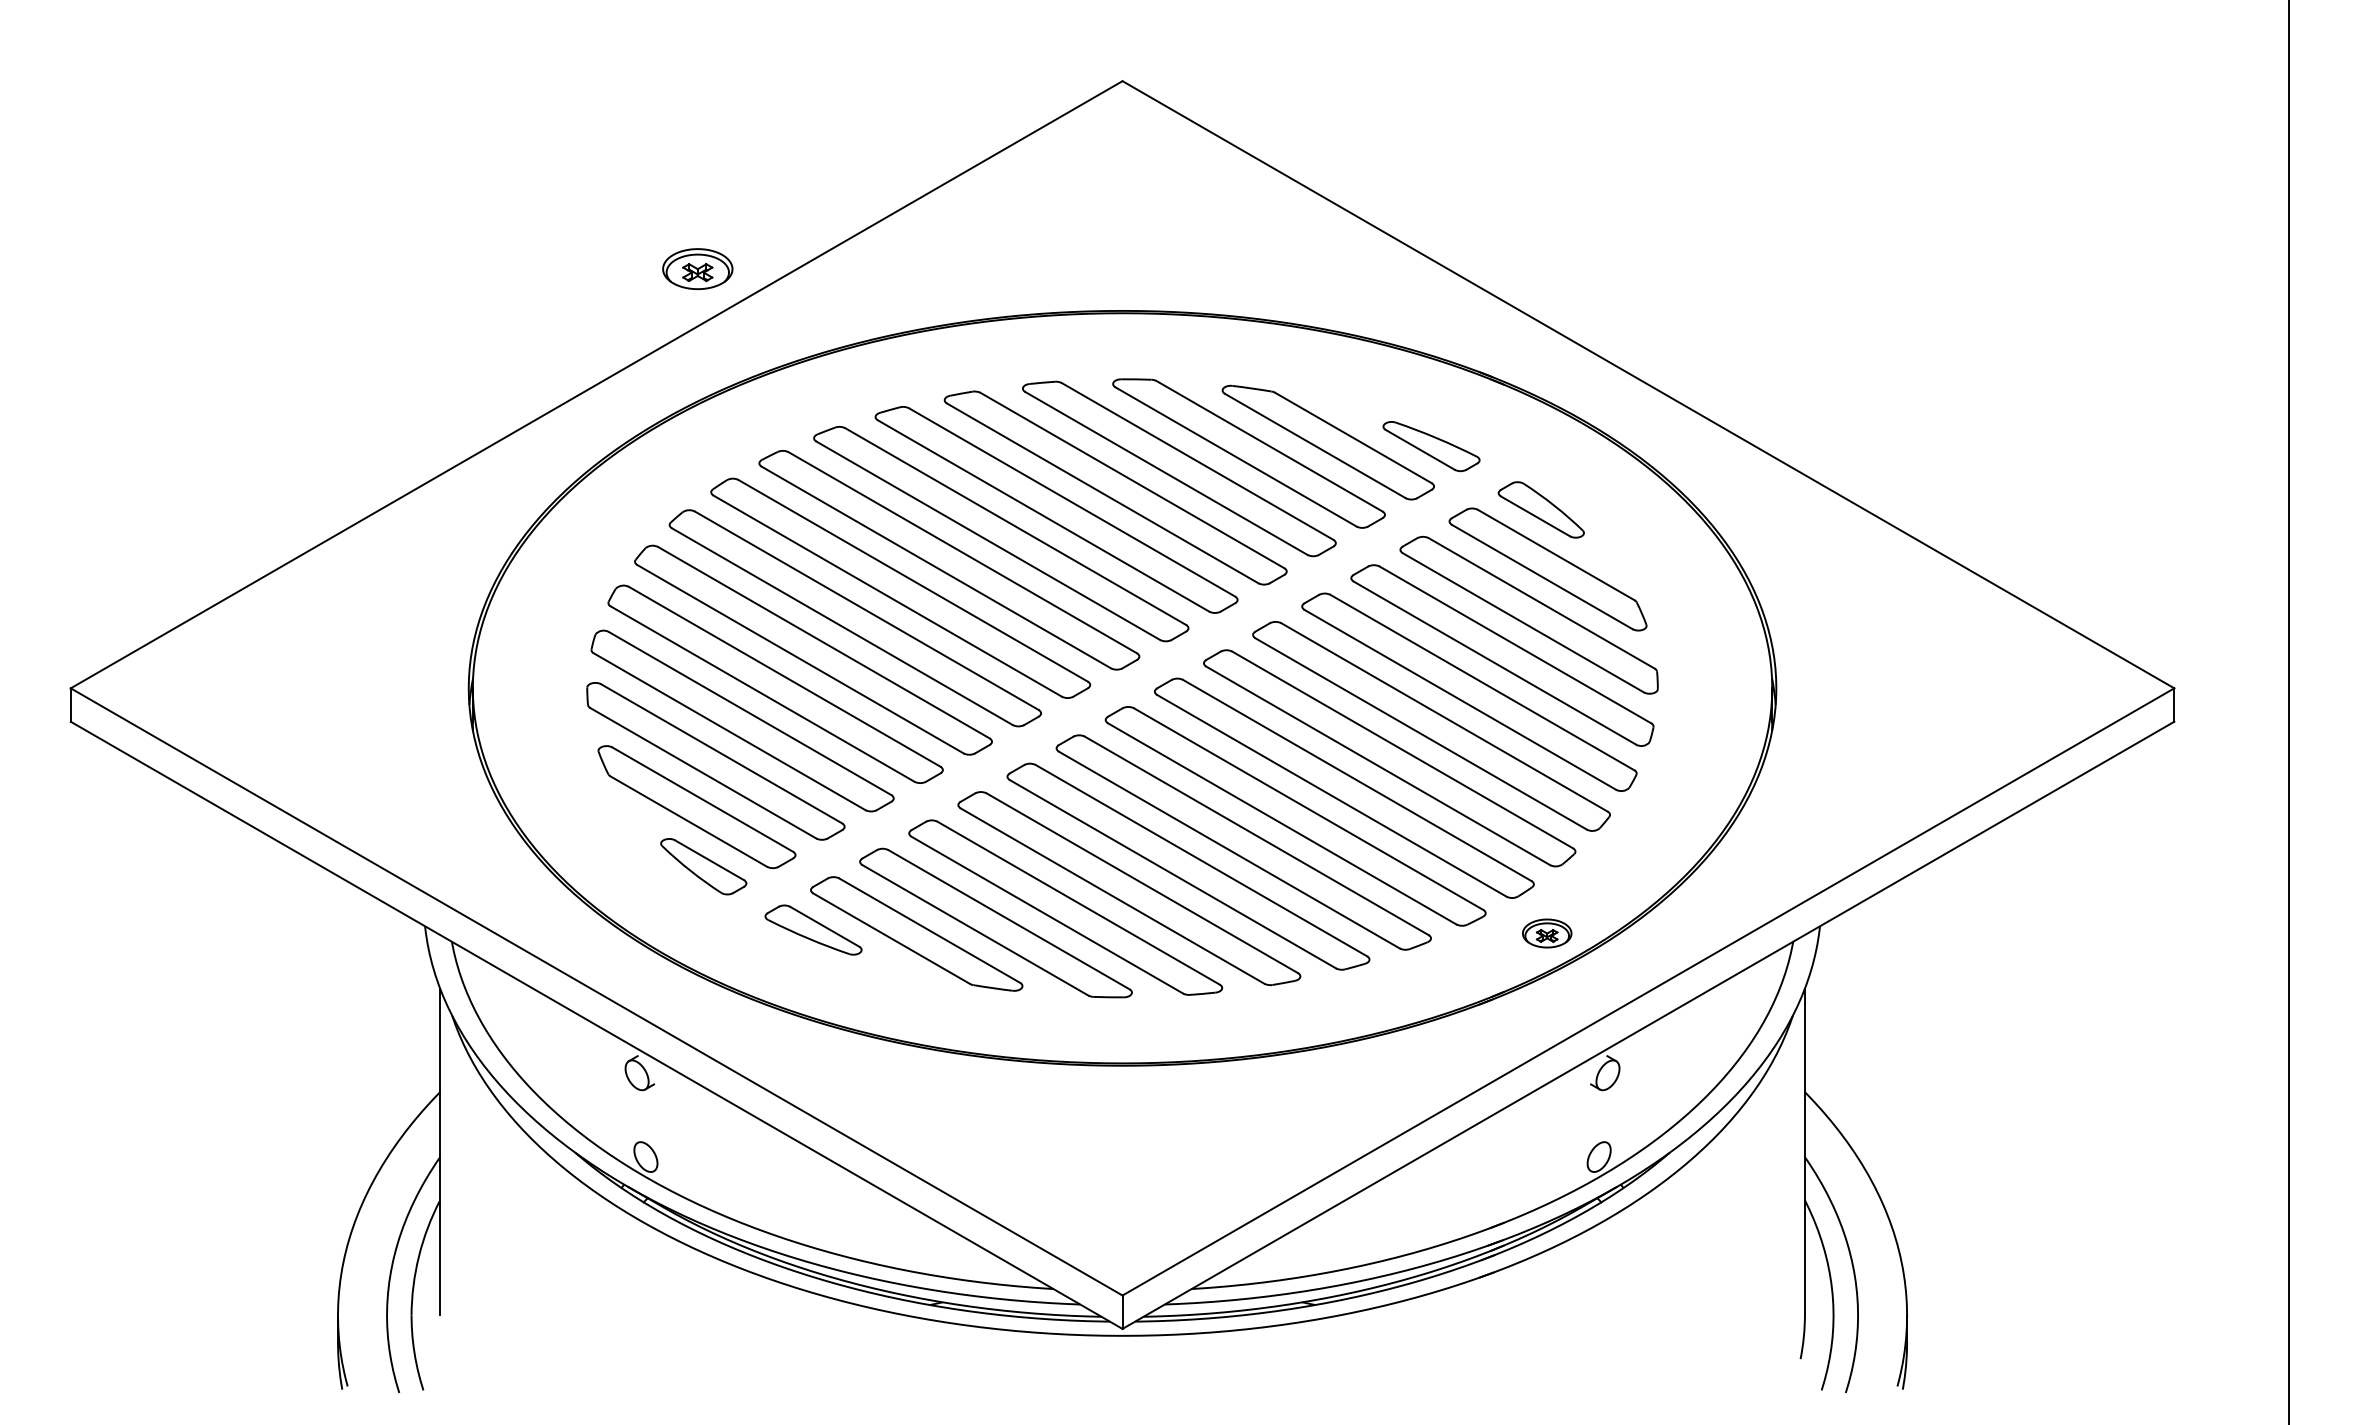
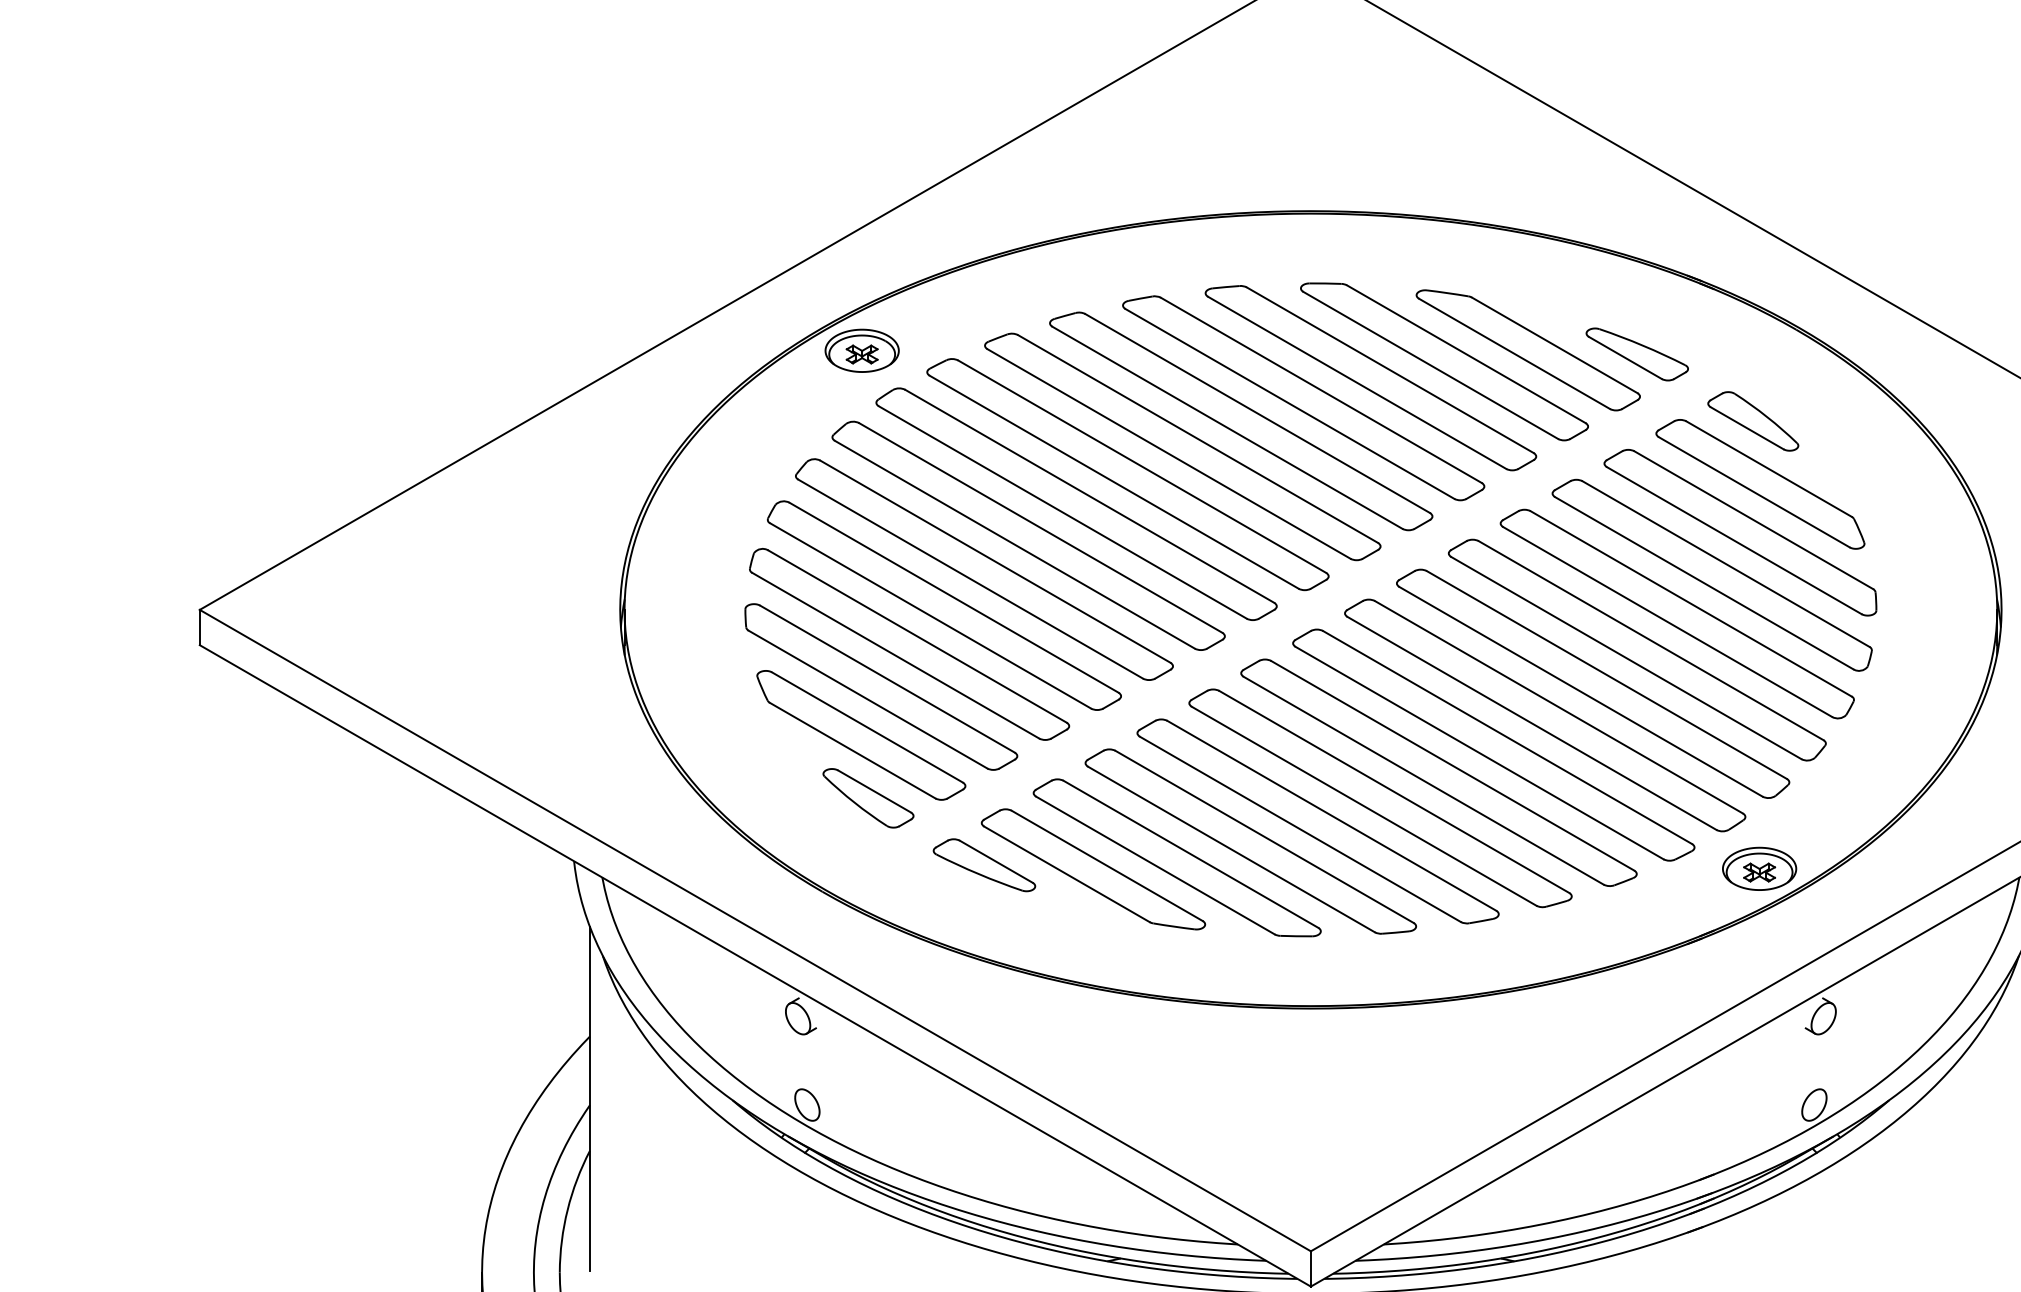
part: (697, 269) -> (861, 351), moved
part: (1546, 933) -> (1758, 868), size x1.43

